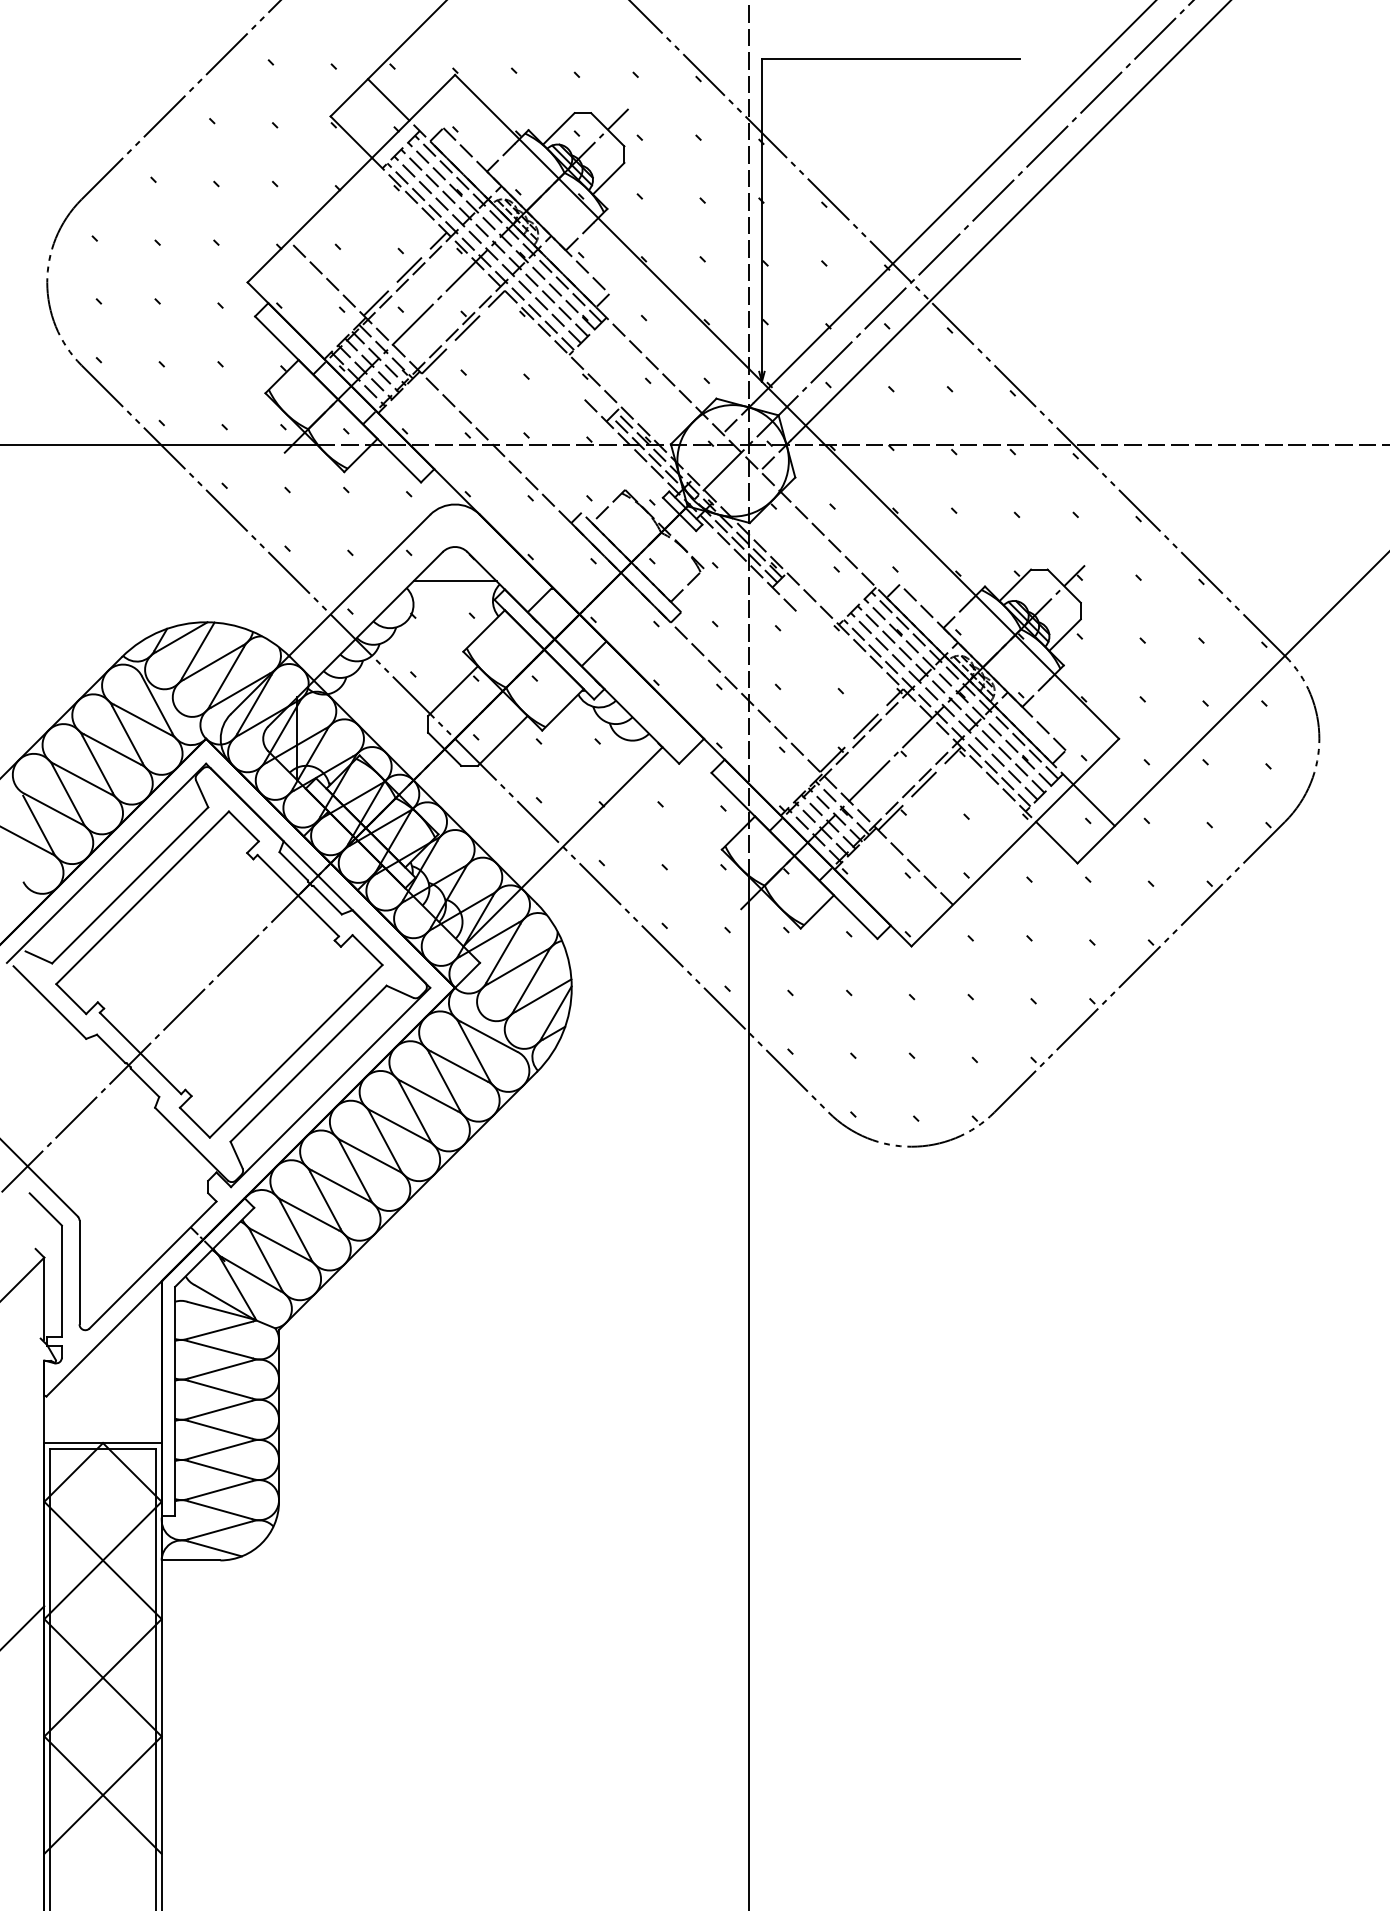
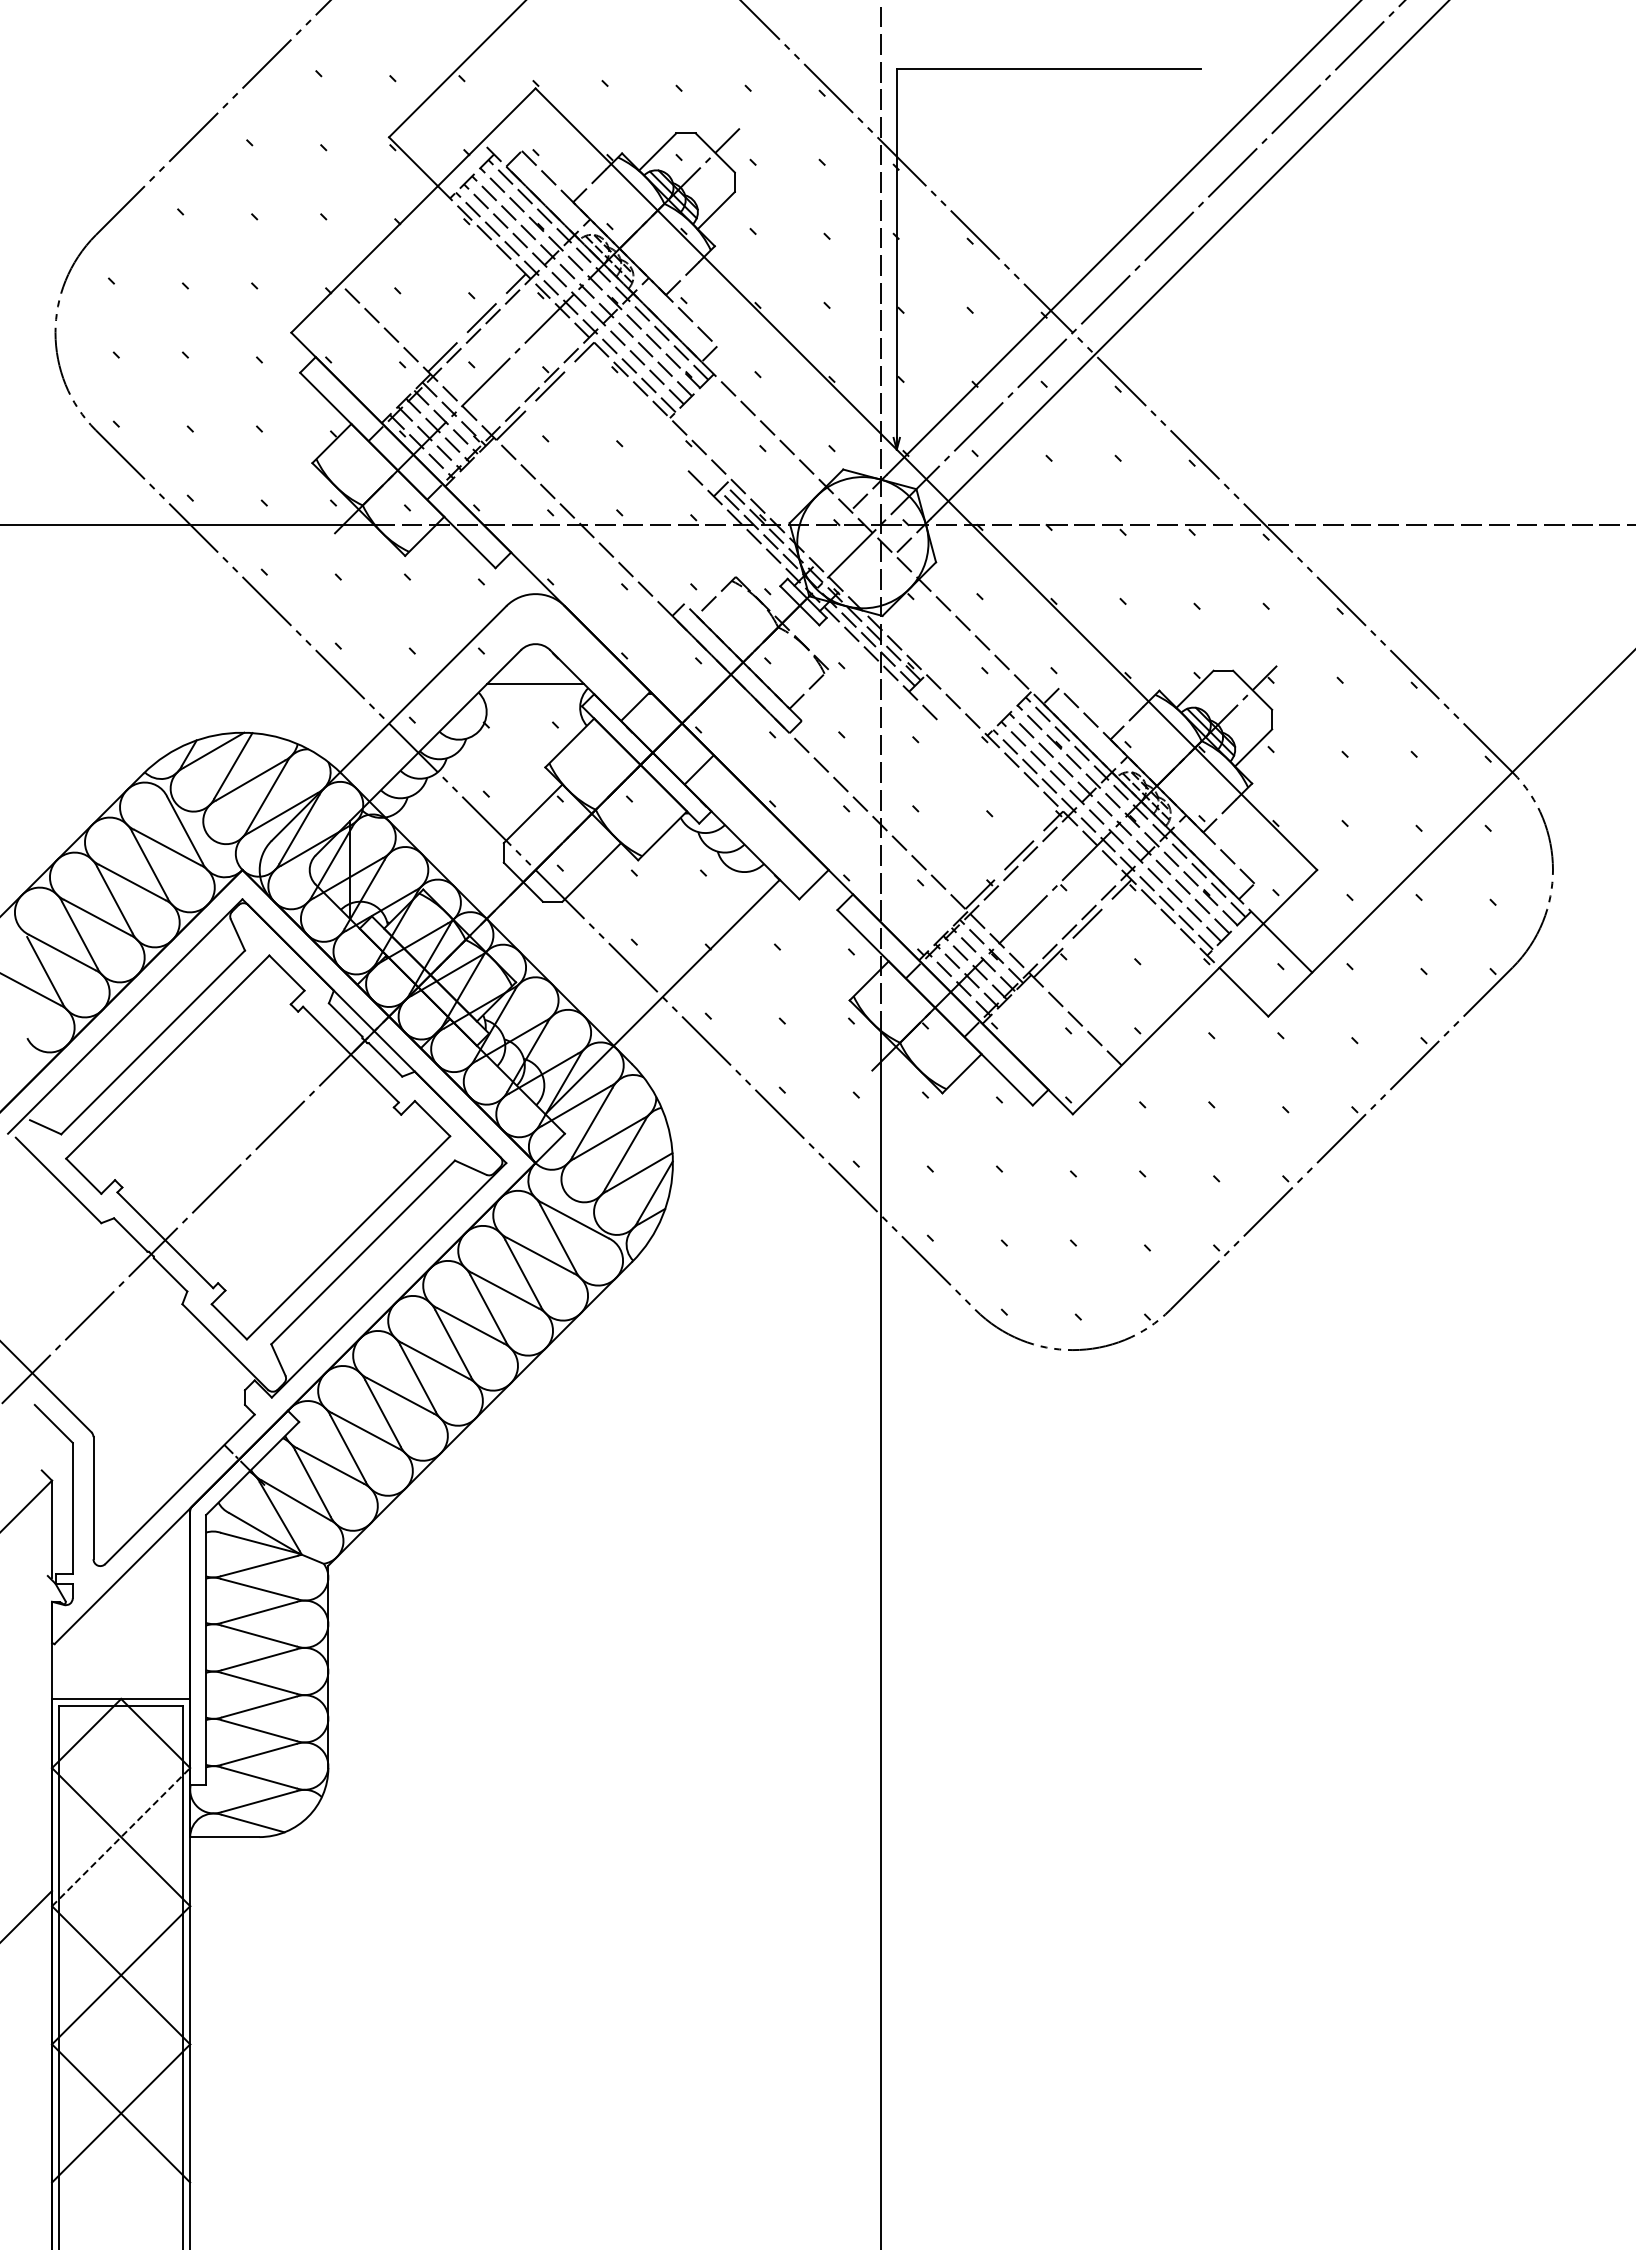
line: (388, 99) -> (457, 117), removed
line: (103, 1560) -> (121, 1837), solid -> dashed

